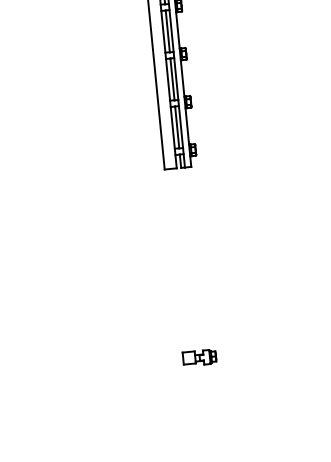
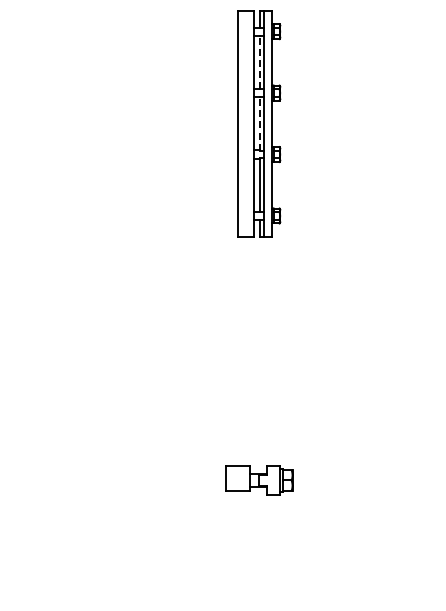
line: (167, 31) -> (259, 62), solid -> dashed
line: (172, 79) -> (259, 123), solid -> dashed
part: (199, 357) -> (259, 479), size x1.6

